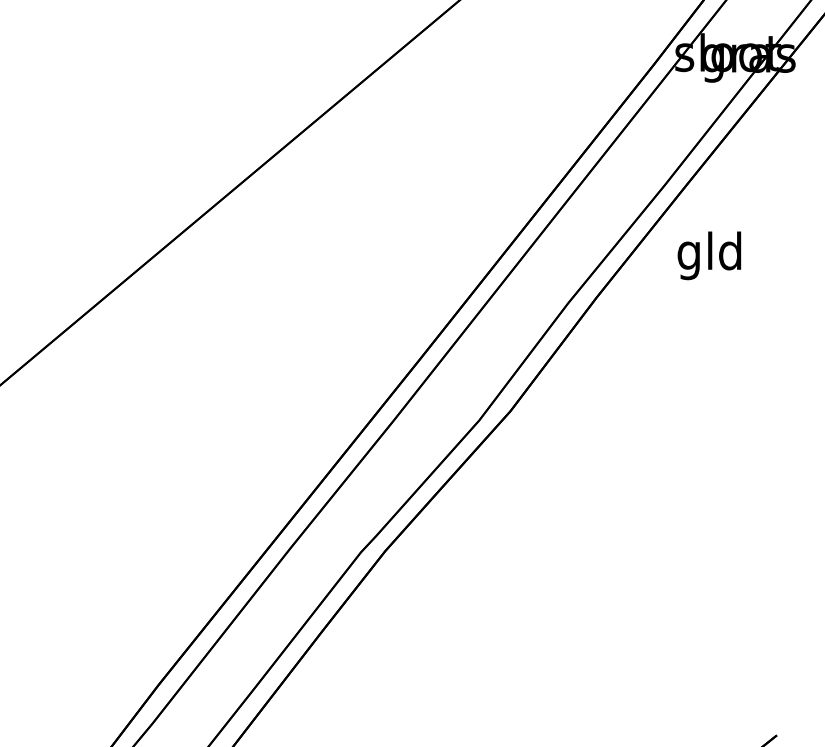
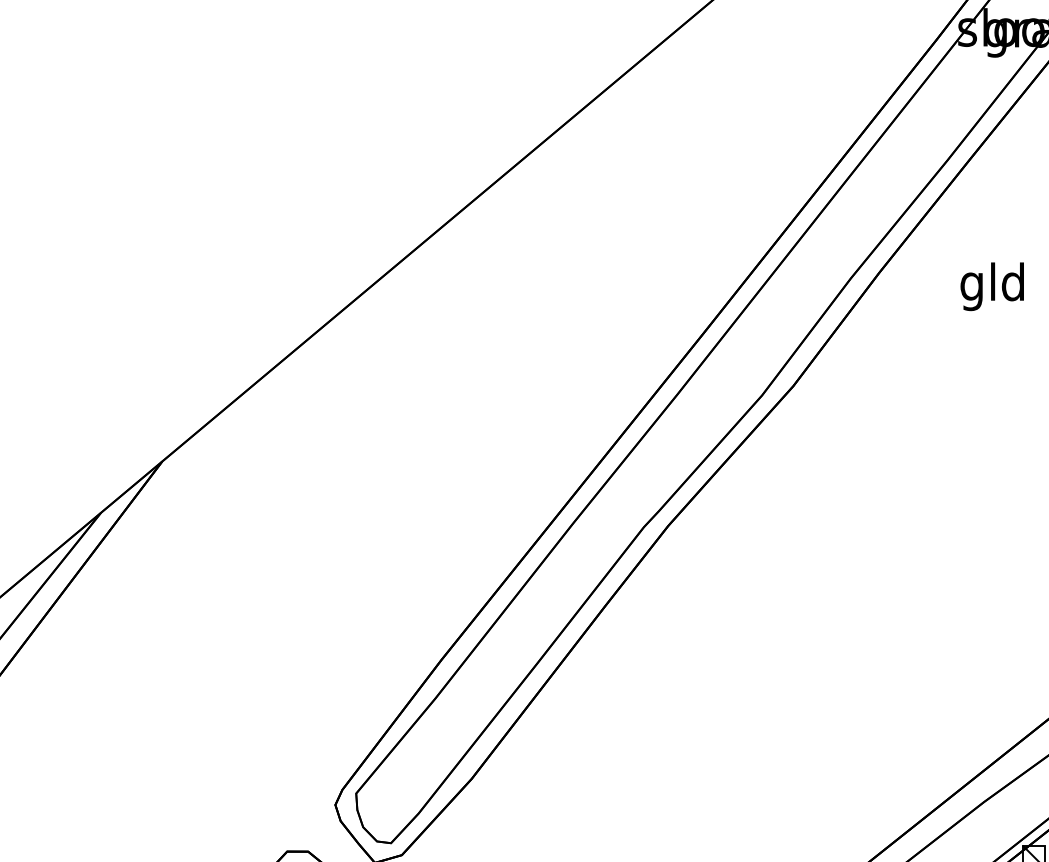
text: (708, 255) -> (991, 286), moved

